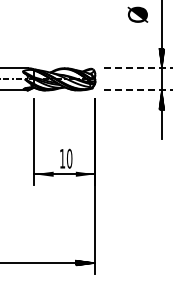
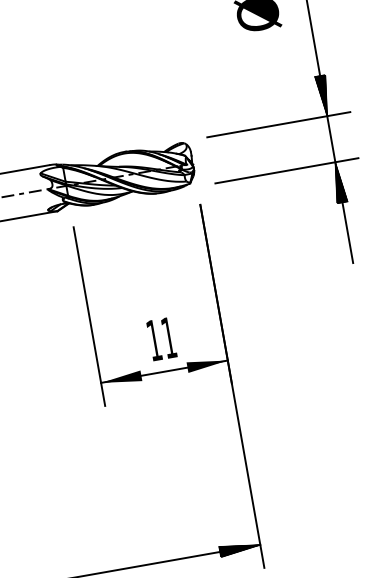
line: (139, 68) -> (280, 124), dashed -> solid
line: (139, 90) -> (288, 170), dashed -> solid
text: (69, 158) -> (168, 337), 10 -> 11

